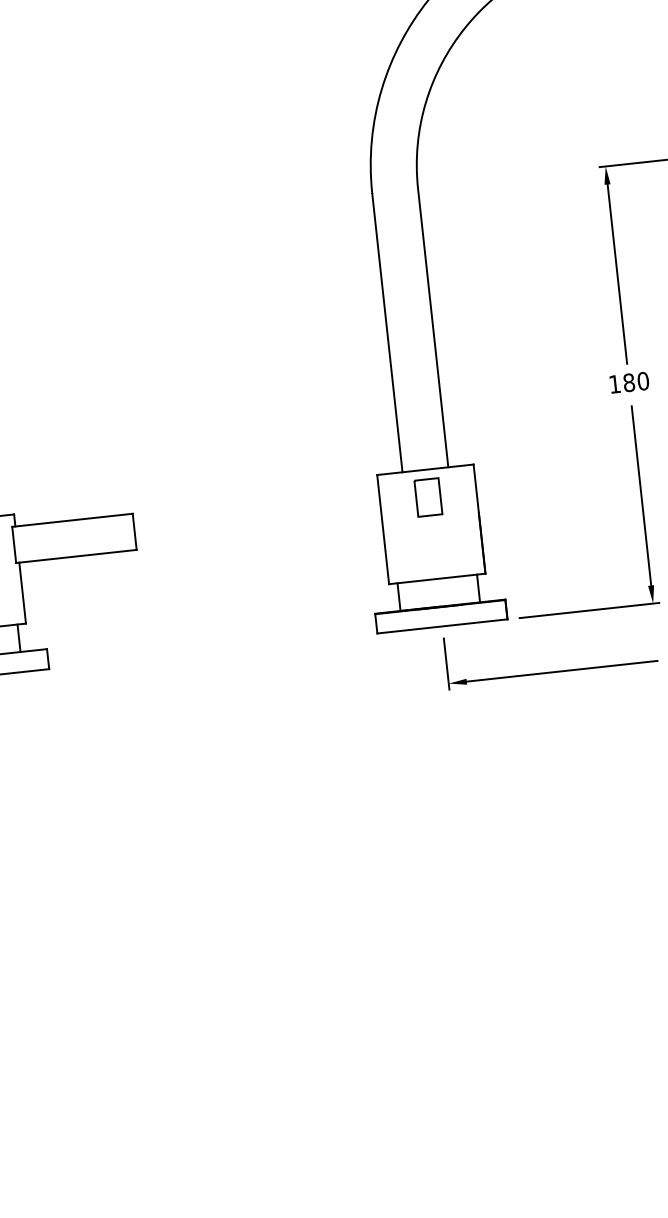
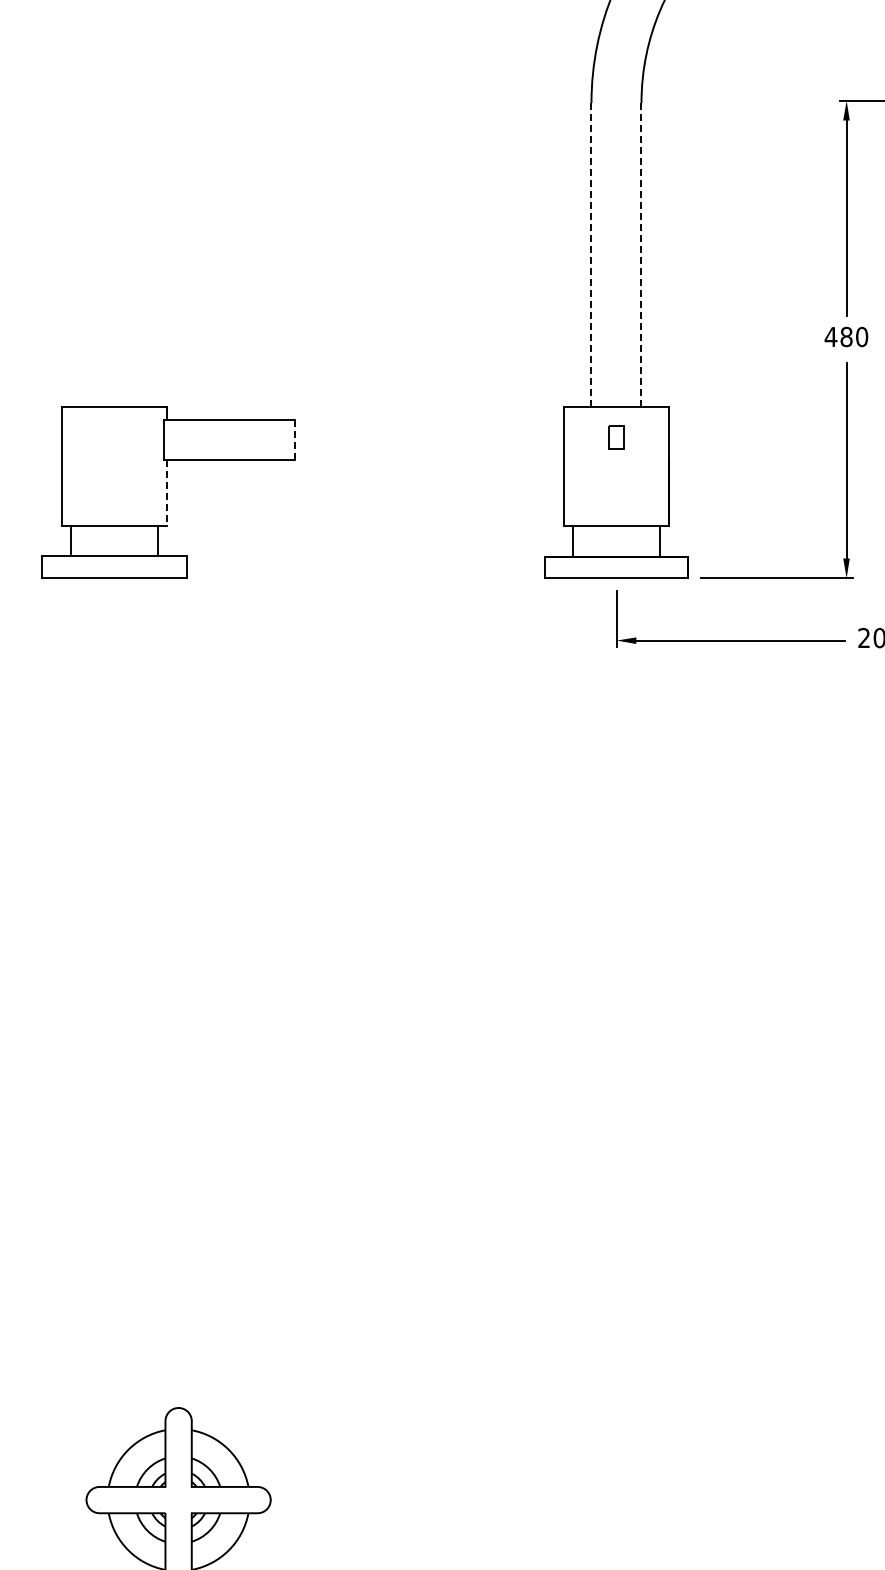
line: (433, 328) -> (641, 255), solid -> dashed
line: (387, 333) -> (591, 255), solid -> dashed
text: (614, 383) -> (830, 336), 180 -> 480
part: (428, 497) -> (616, 437), size x0.6
line: (134, 531) -> (295, 439), solid -> dashed
line: (22, 593) -> (167, 493), solid -> dashed

